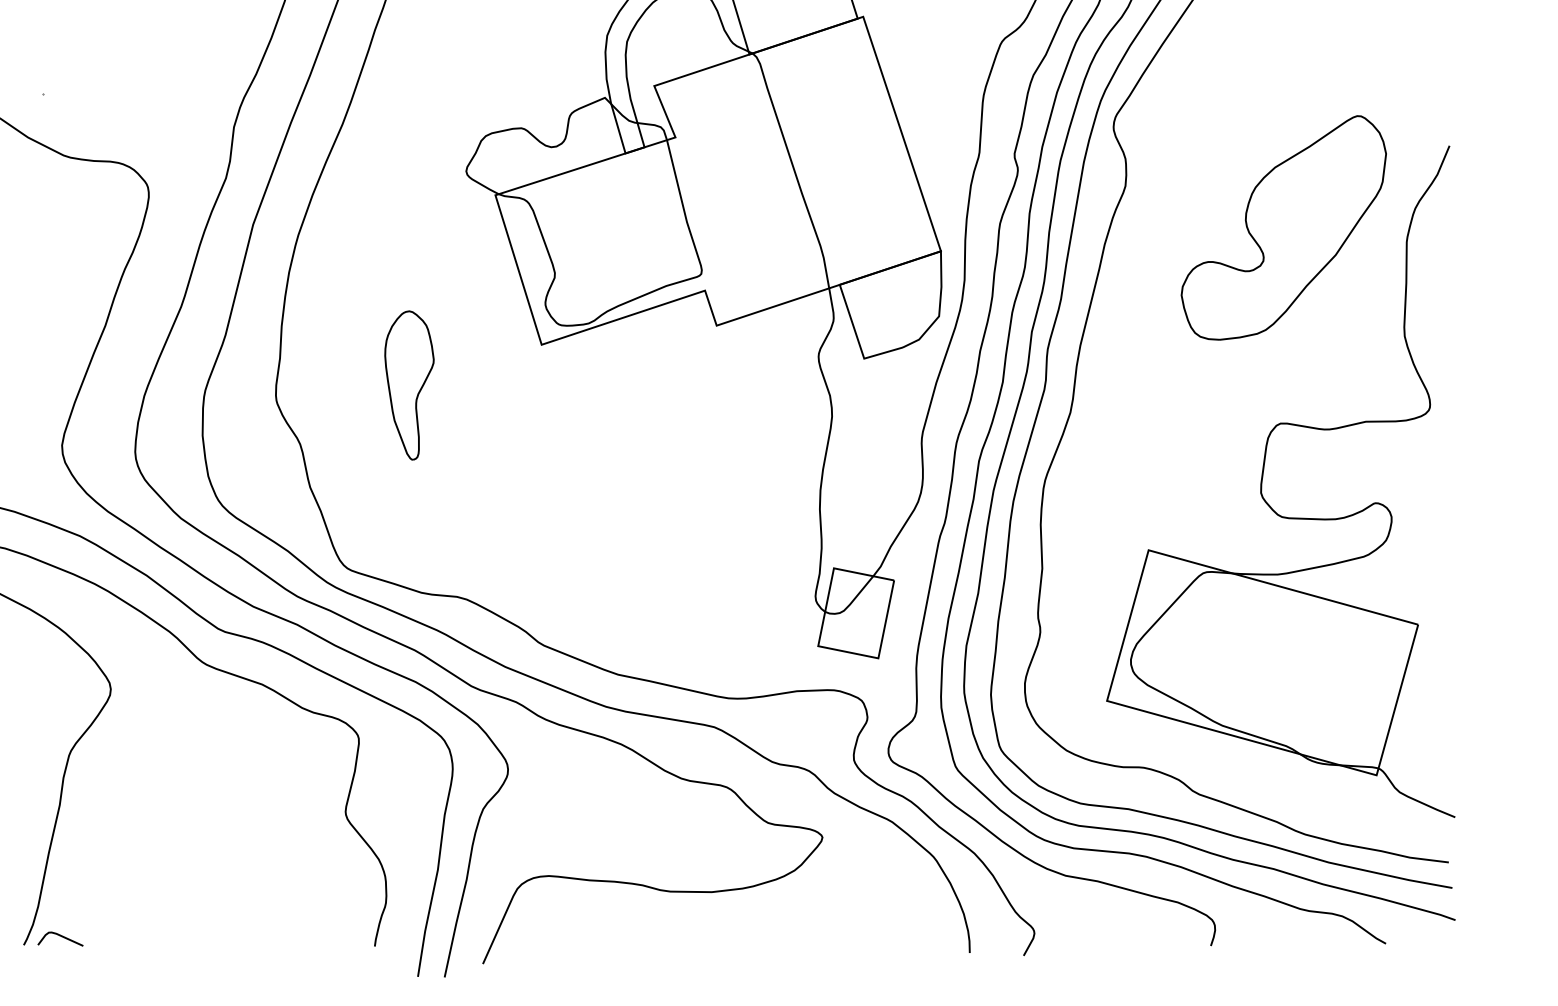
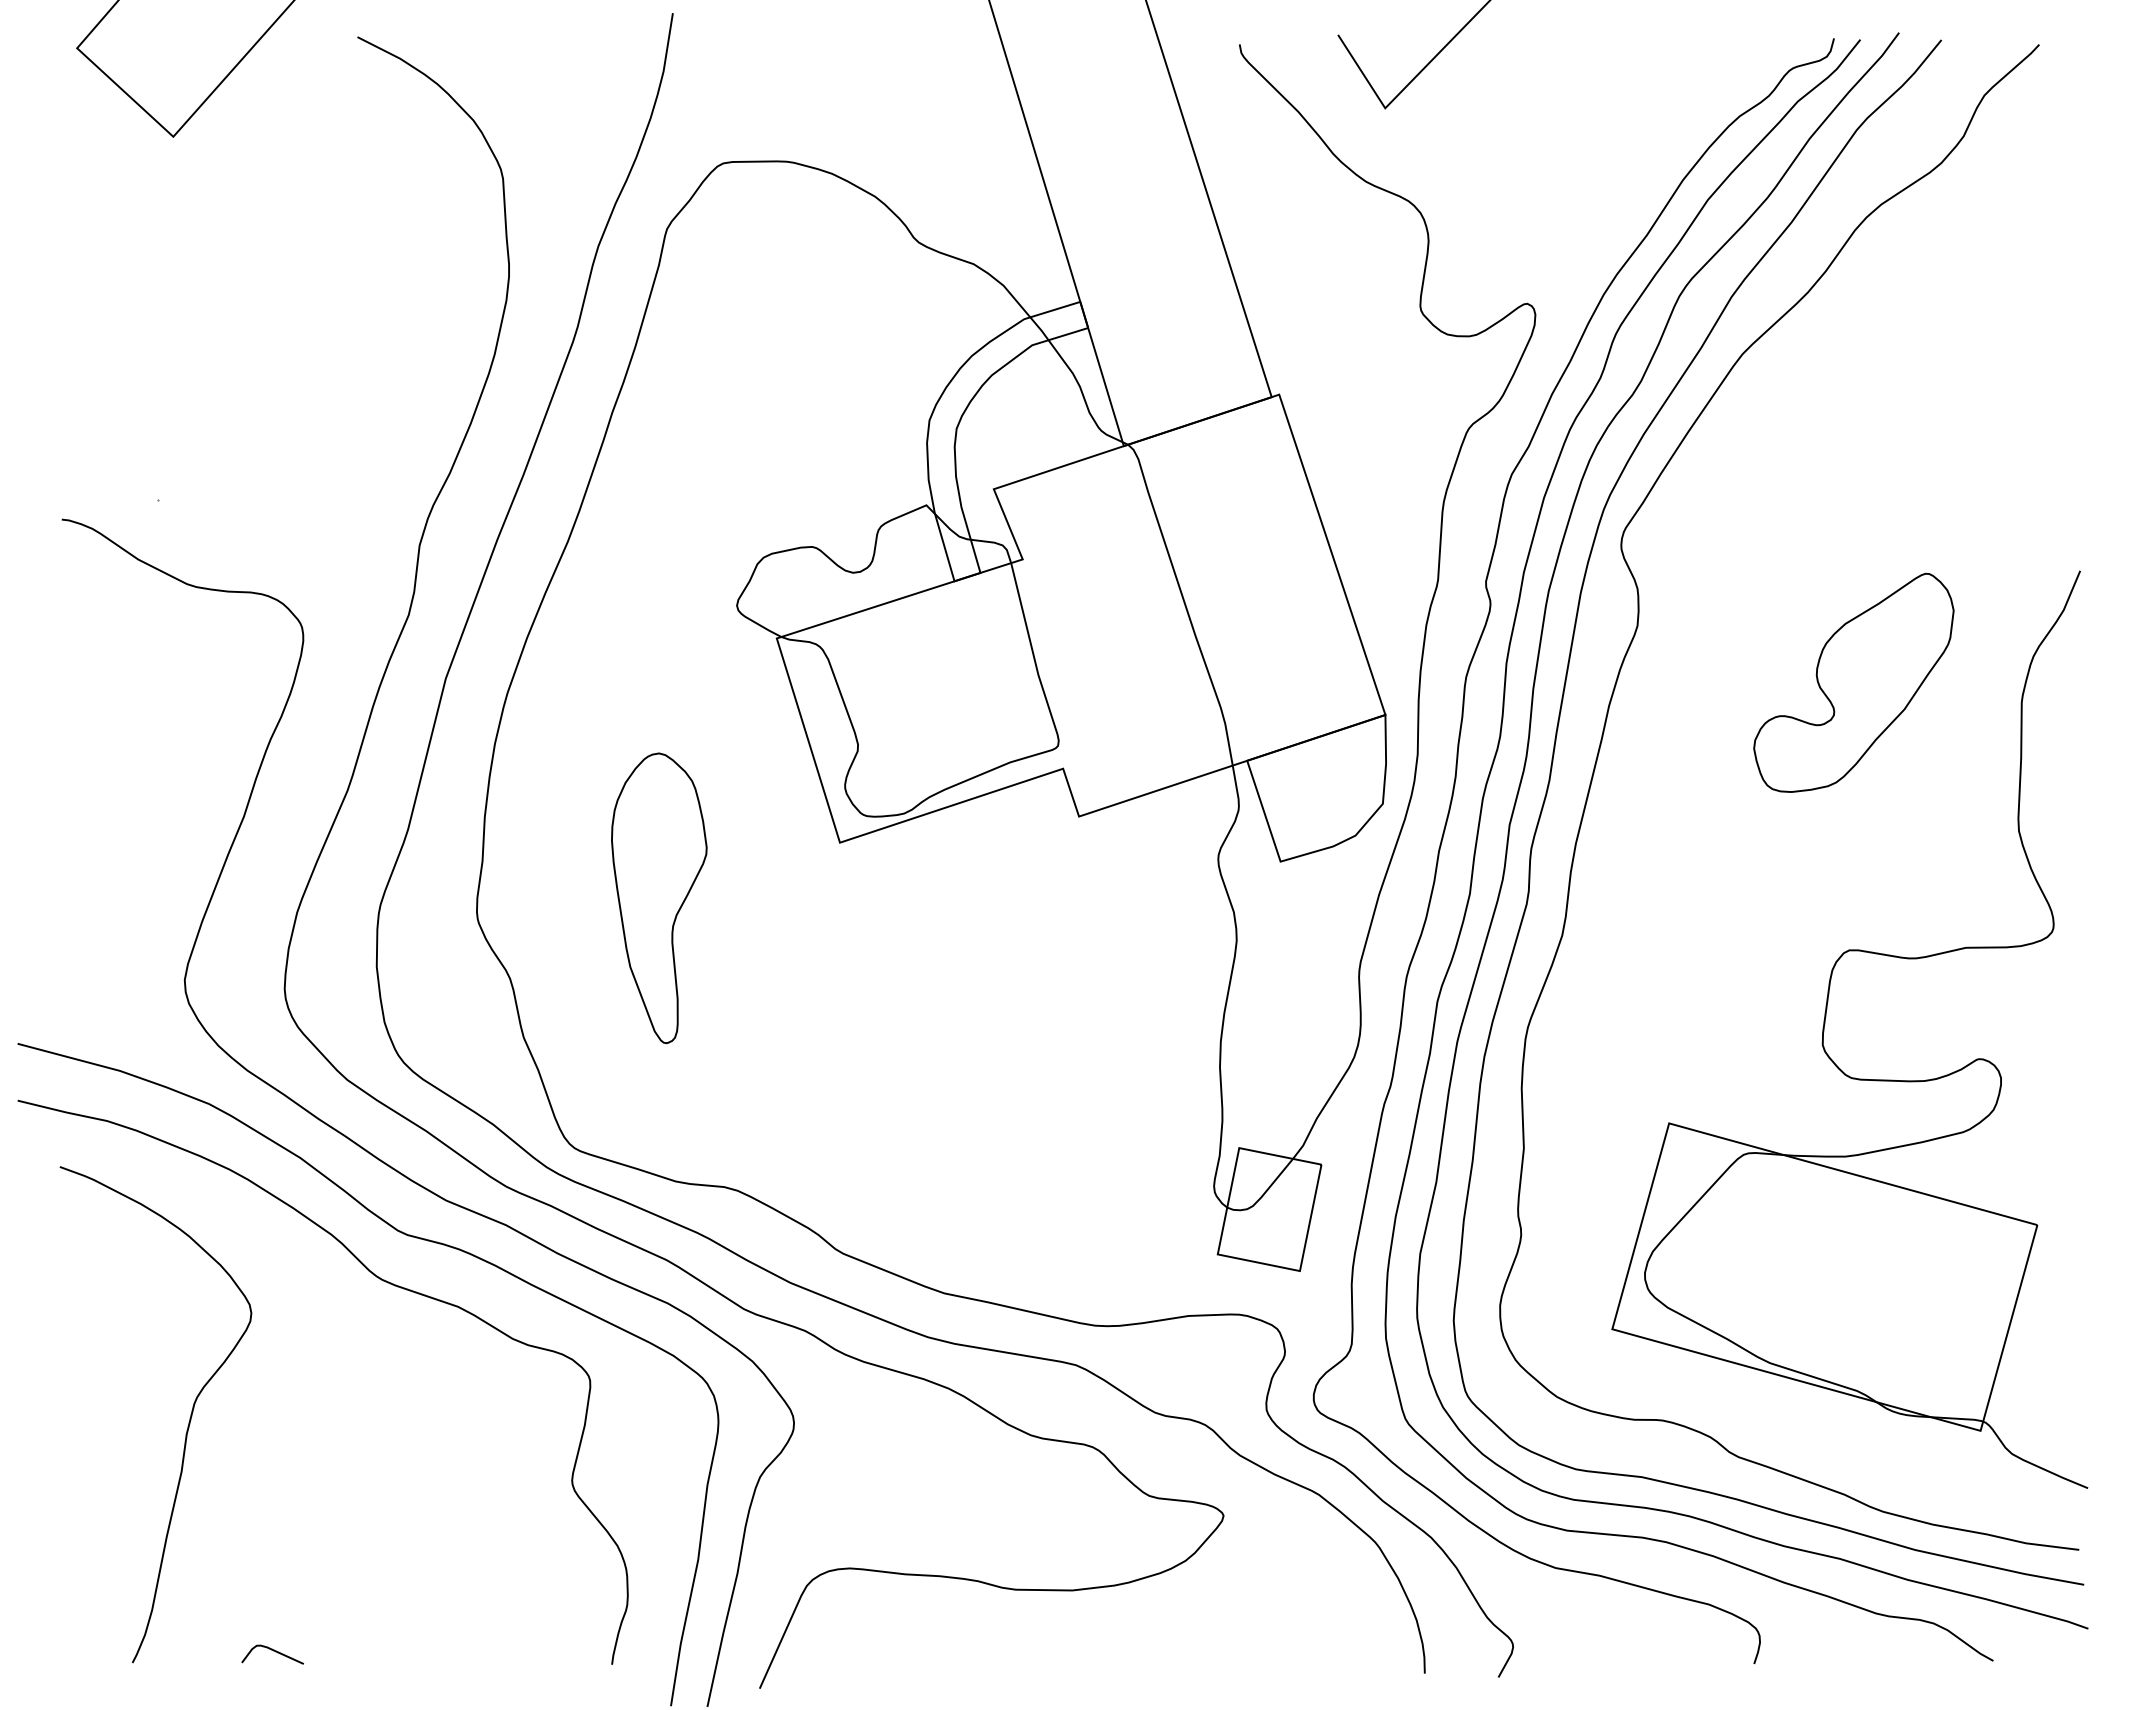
part: (1283, 227) -> (1853, 682), size x0.71
part: (409, 385) -> (659, 898), size x1.43
curve: (61, 936) -> (273, 1651), moved

